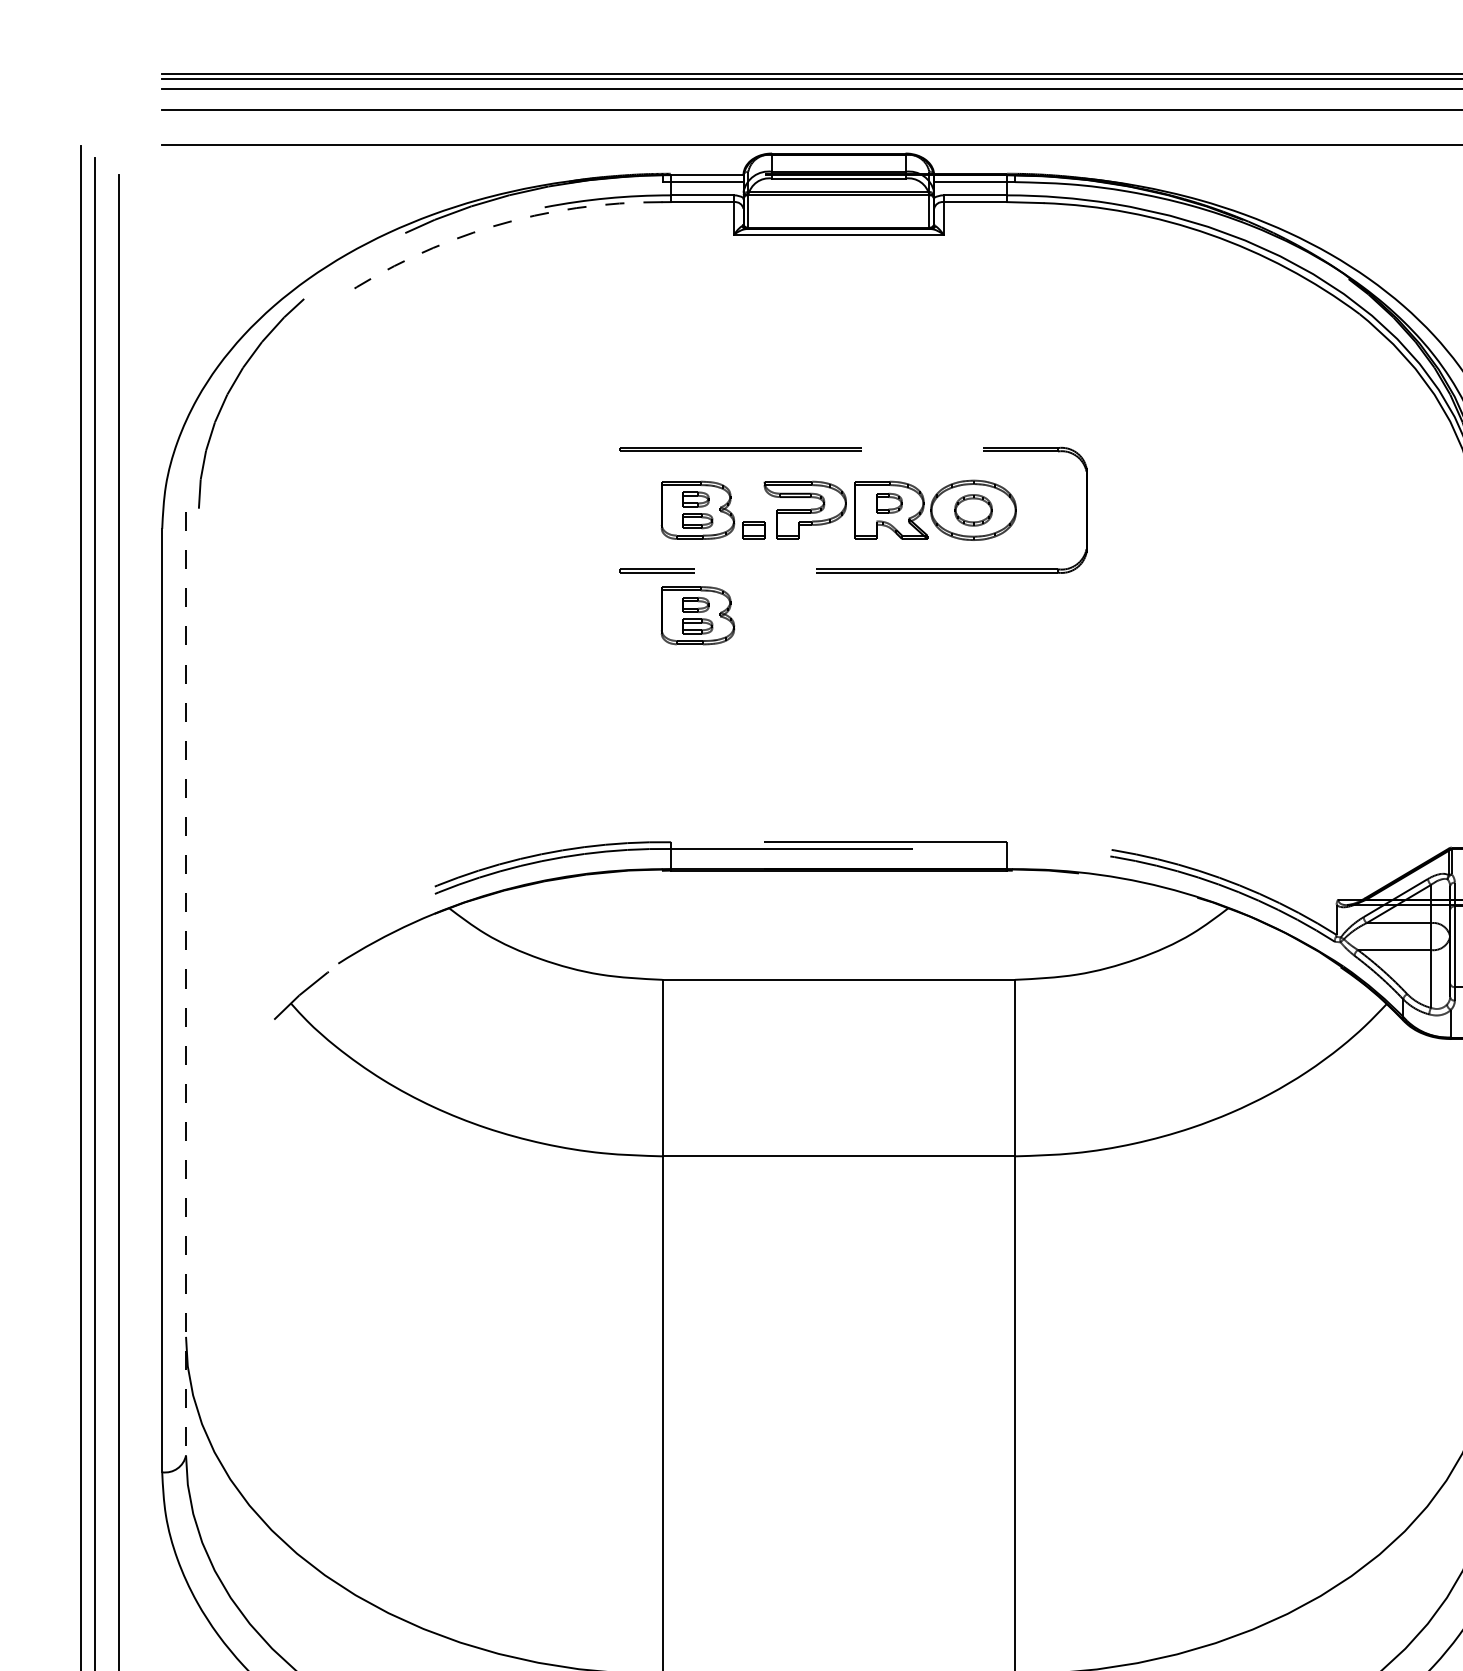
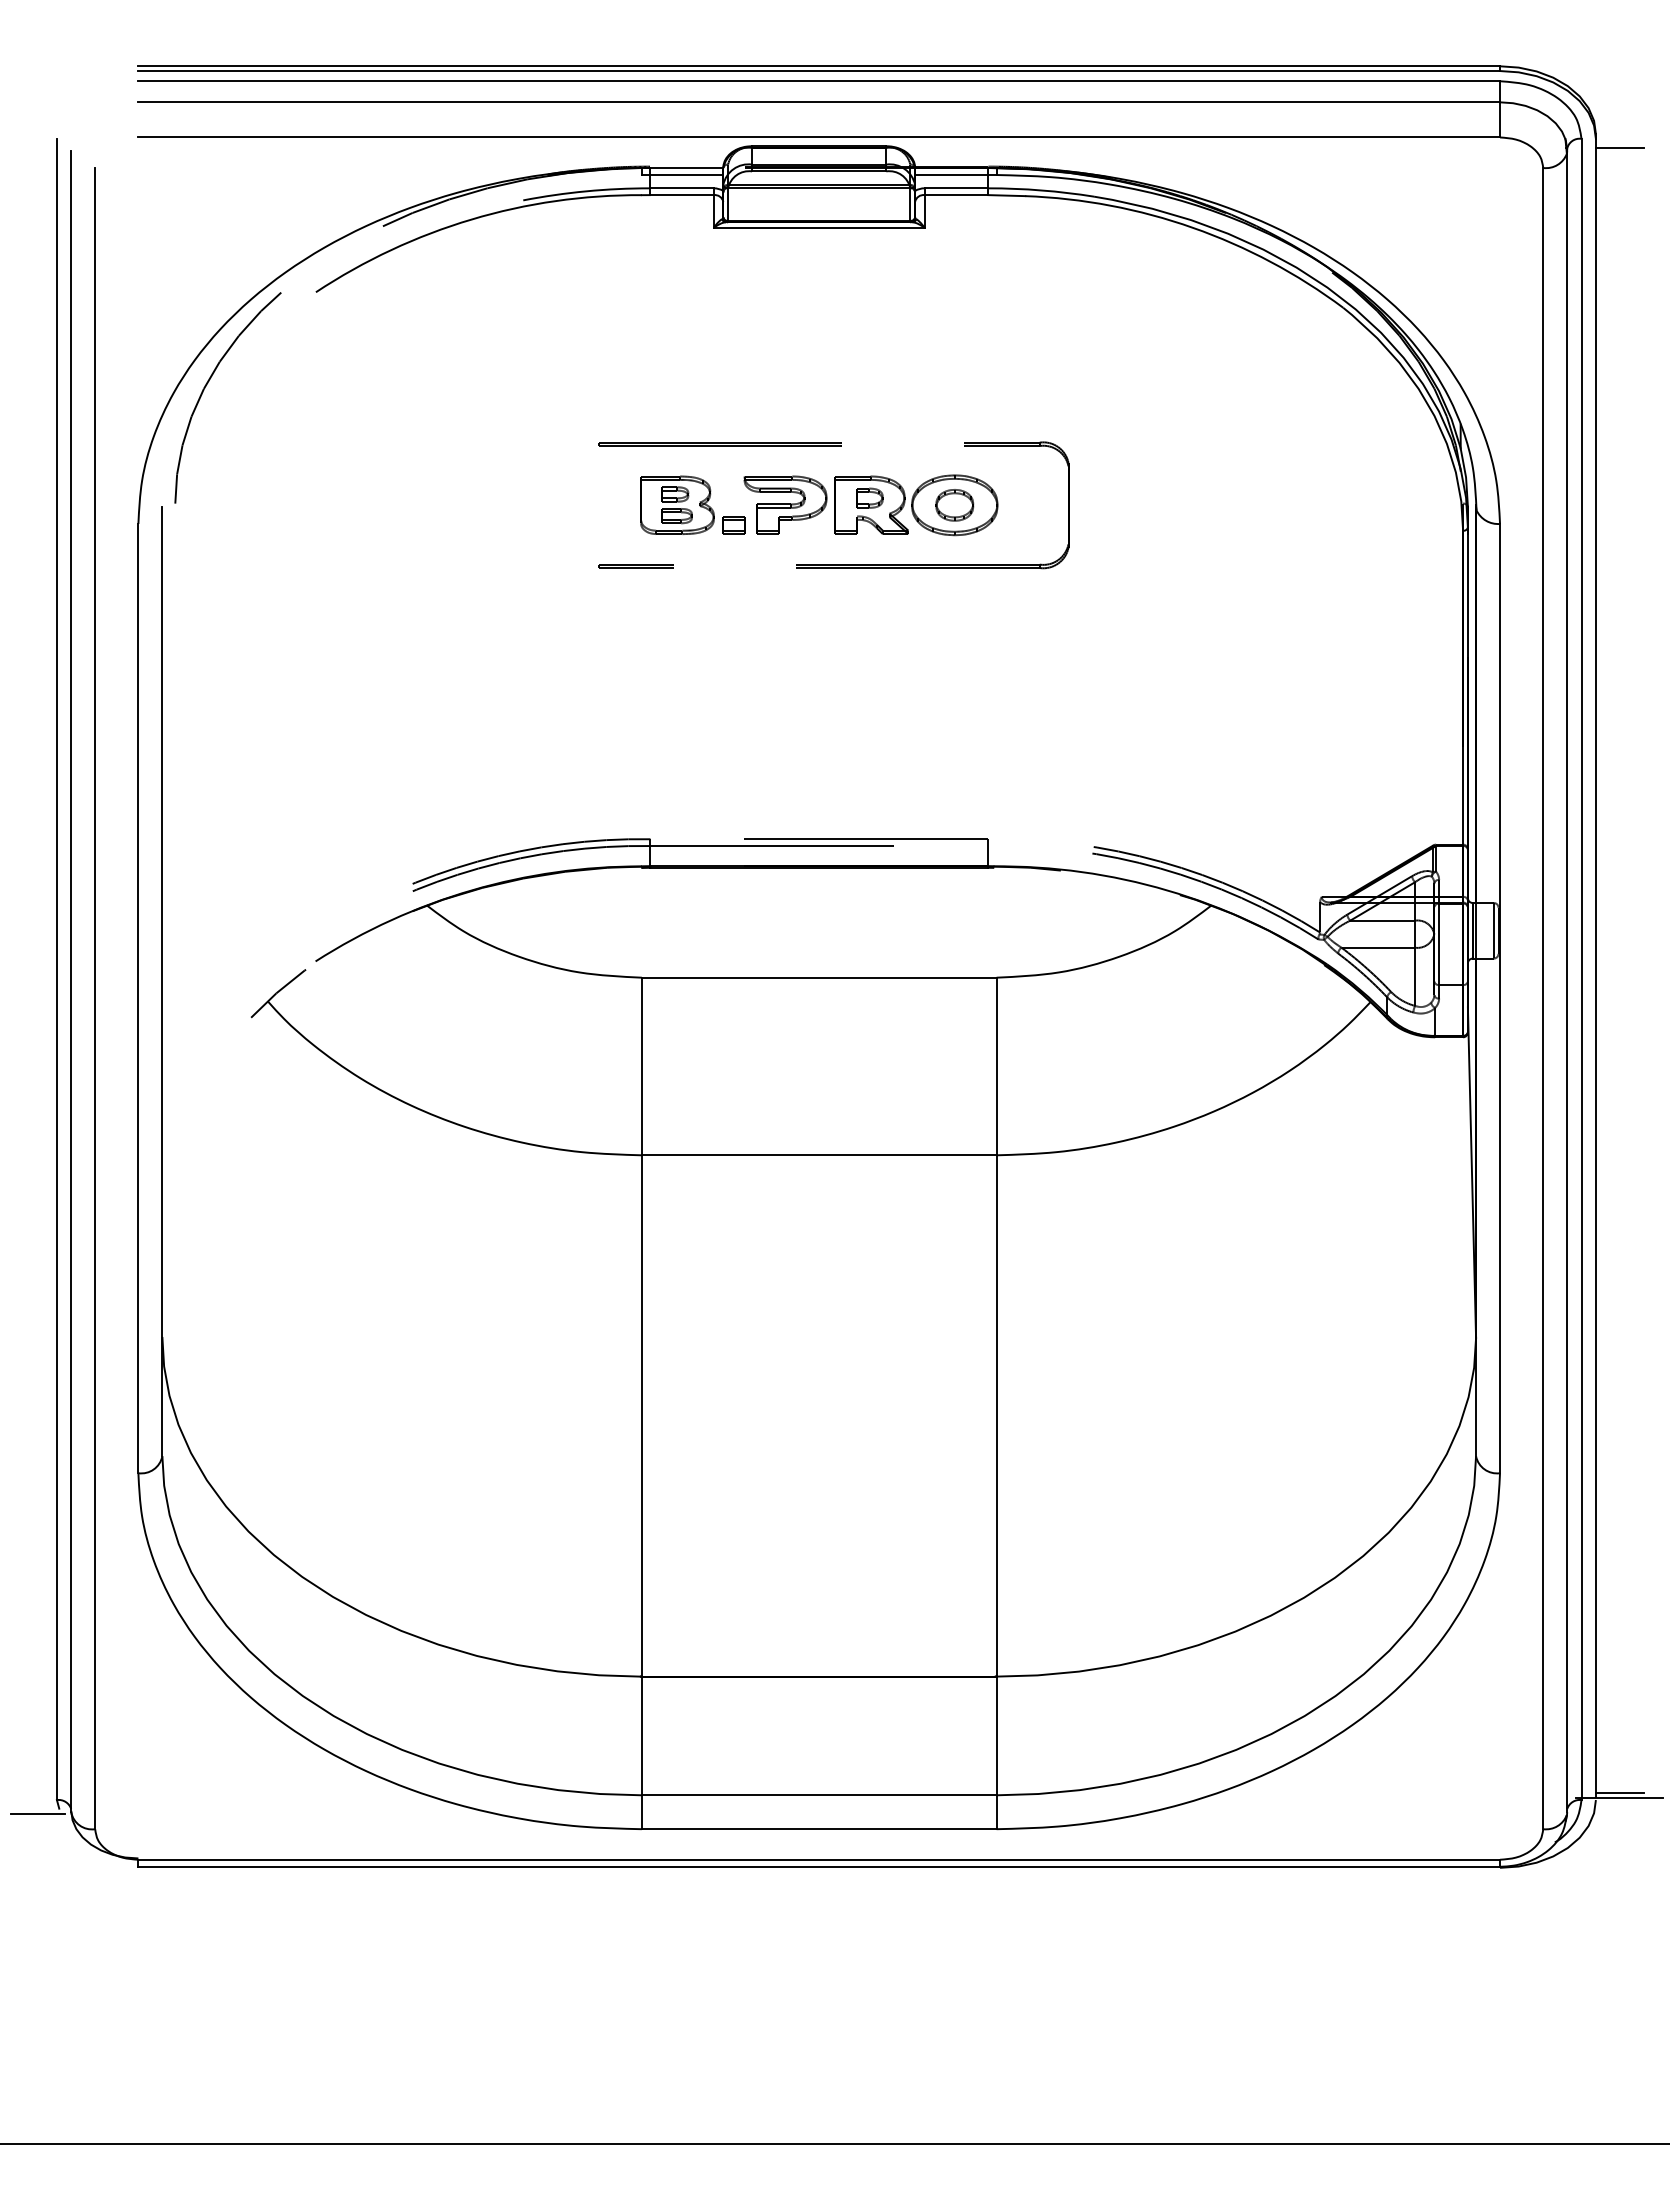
arc: (493, 226) -> (471, 219), dashed -> solid
part: (697, 614) -> (677, 610), removed
line: (186, 983) -> (162, 981), dashed -> solid

